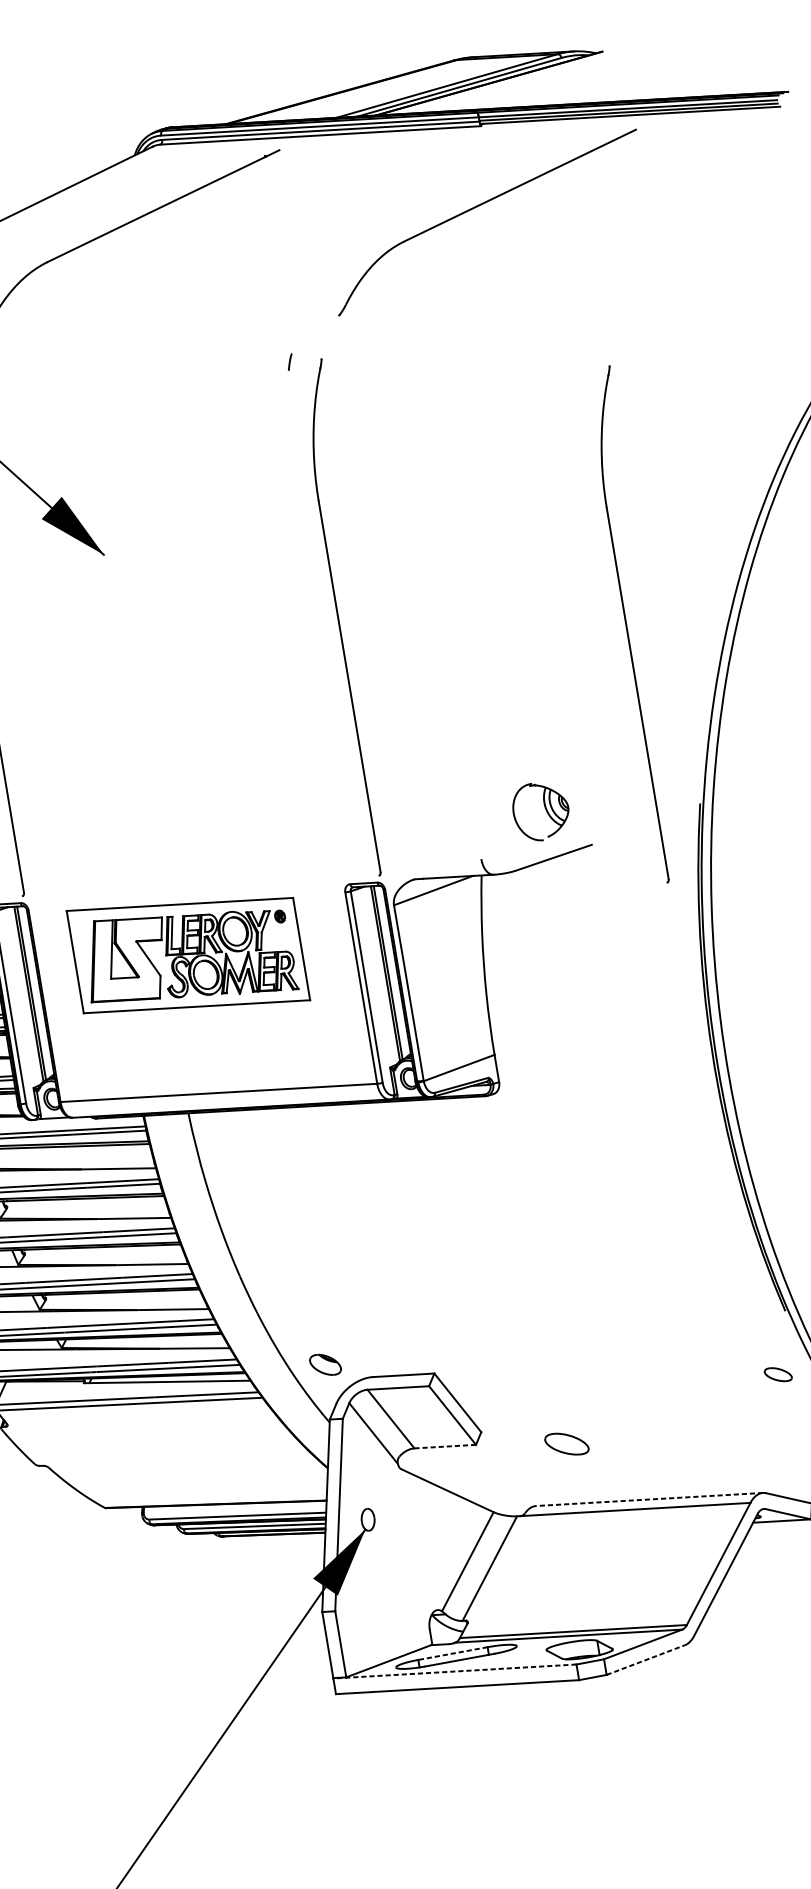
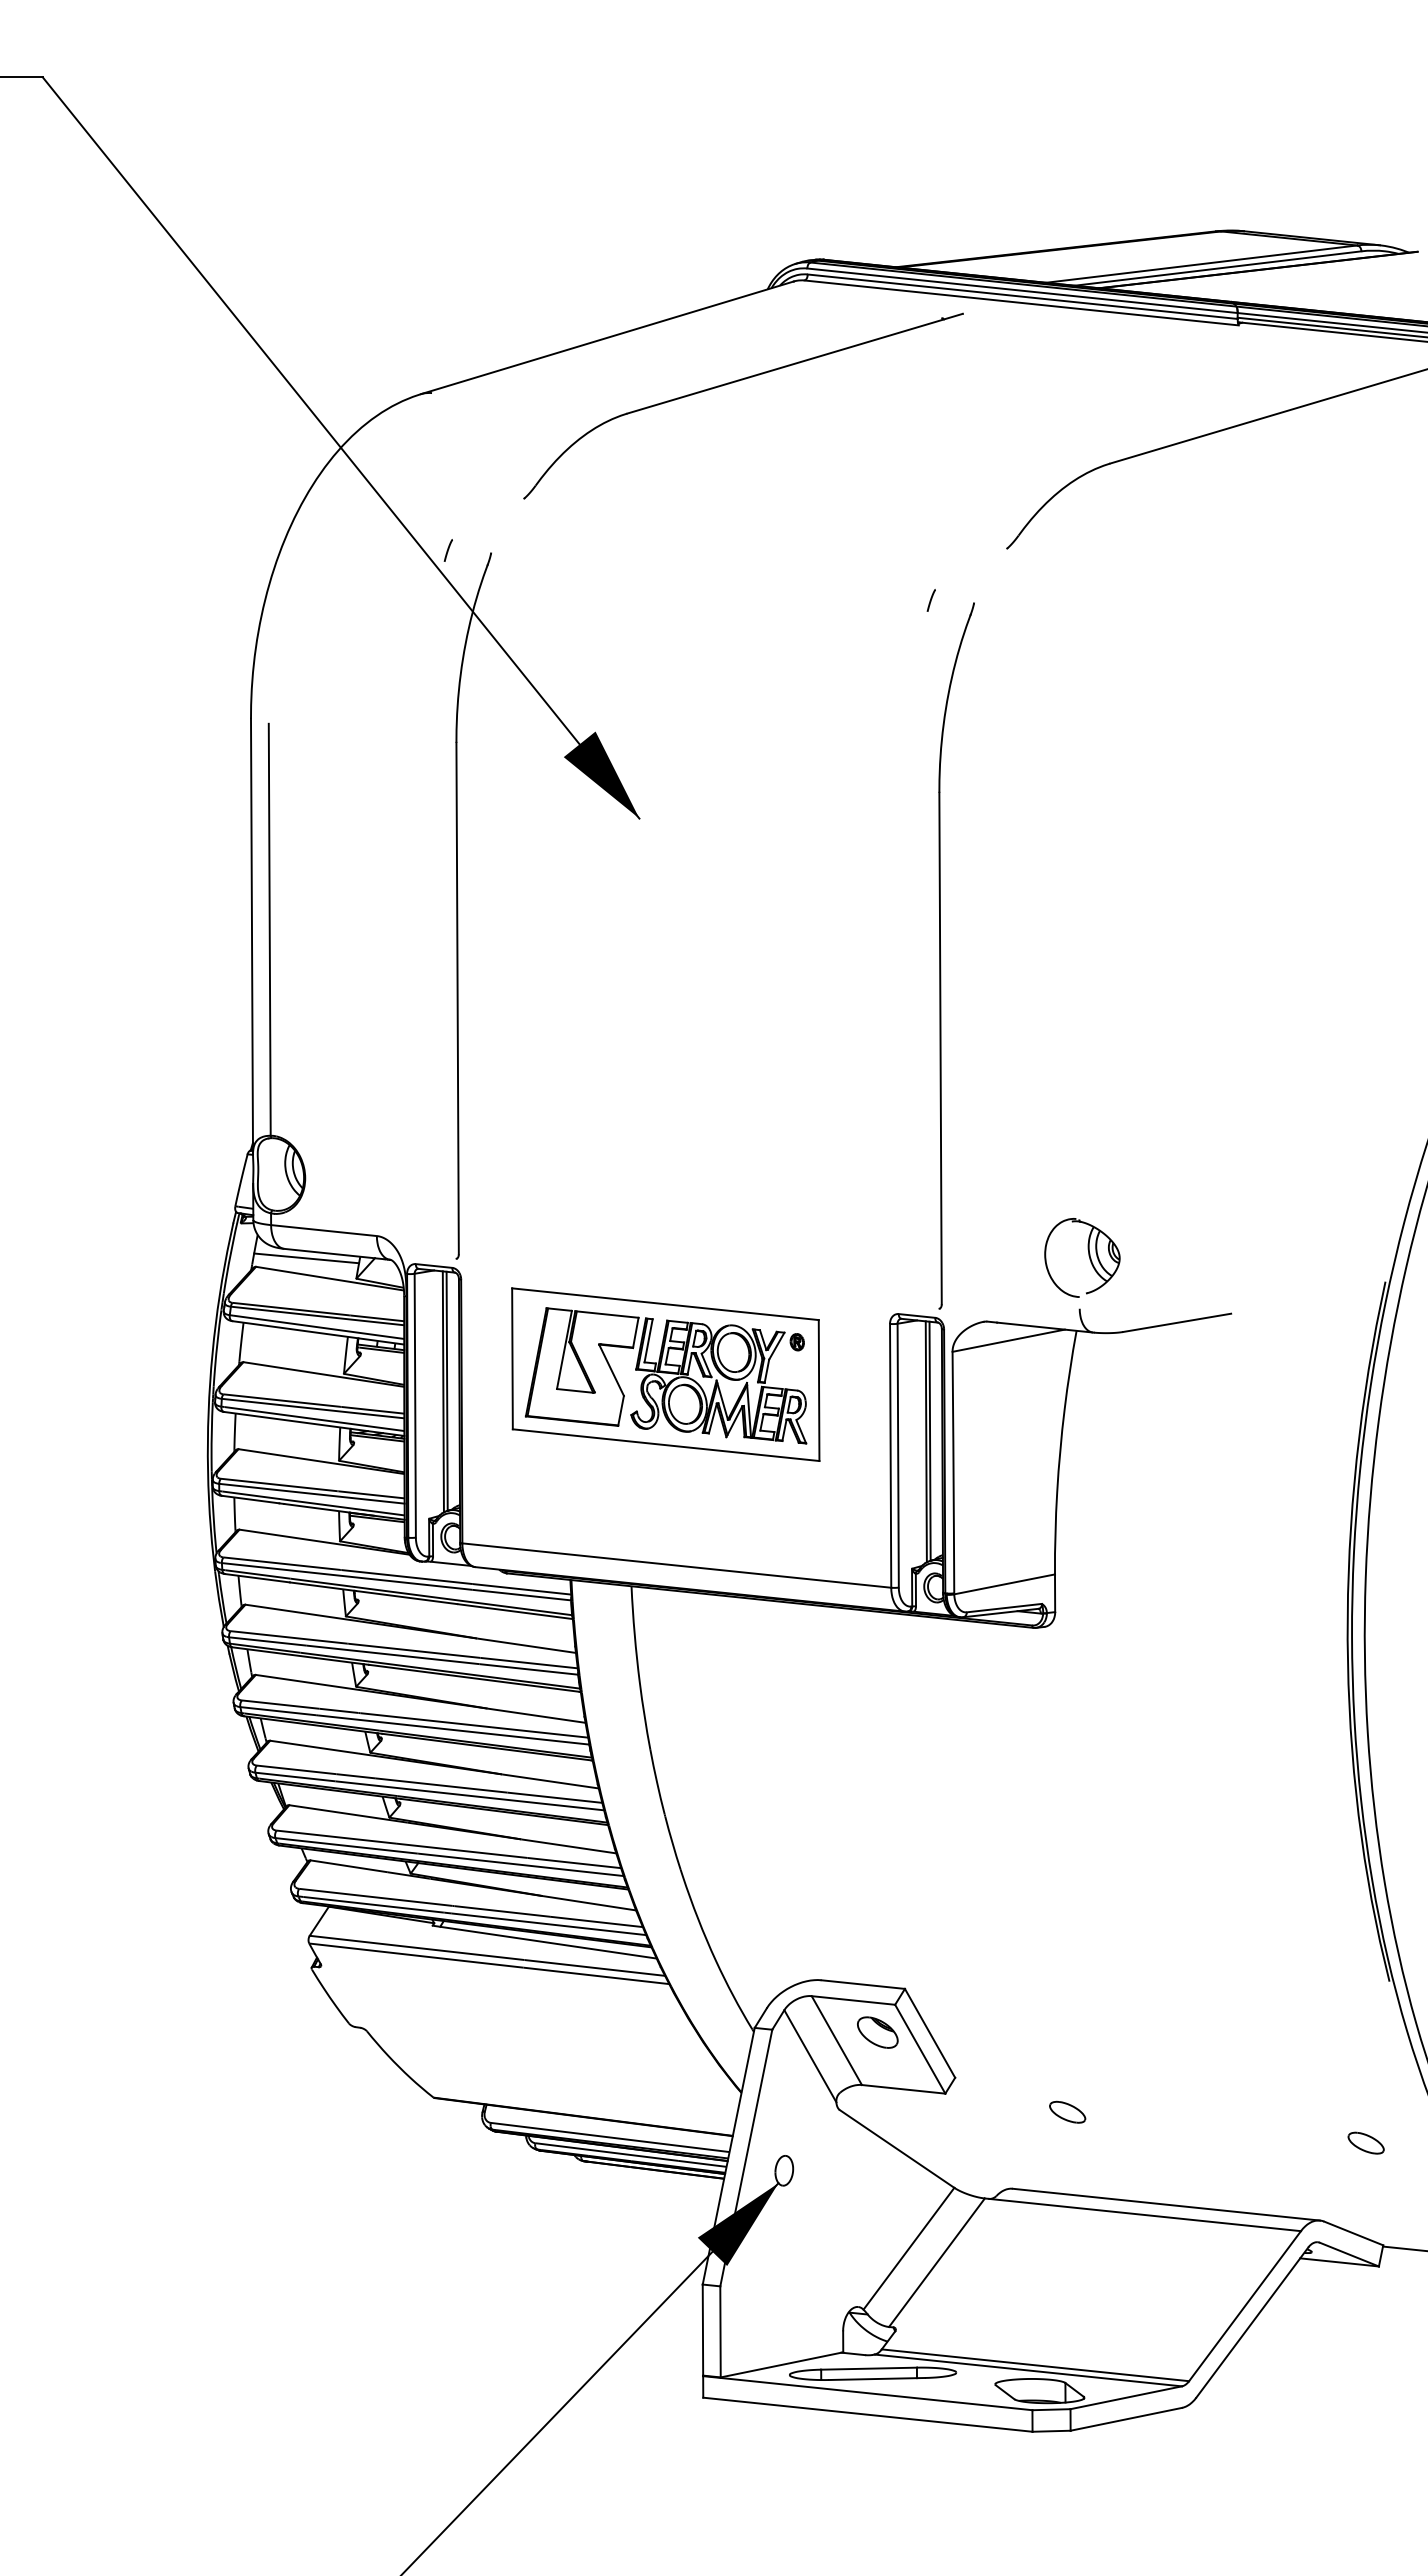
part: (628, 629) -> (1326, 1032), removed
part: (545, 809) -> (1088, 1256), moved
part: (325, 1364) -> (877, 2032), moved
part: (777, 1374) -> (1365, 2142), moved
part: (566, 1443) -> (1067, 2111), size x0.62
line: (445, 1446) -> (903, 2089), dashed -> solid
line: (648, 1499) -> (1165, 2204), dashed -> solid
line: (453, 1653) -> (869, 2368), dashed -> solid
line: (645, 1660) -> (1126, 2419), dashed -> solid
line: (454, 1671) -> (867, 2393), dashed -> solid

